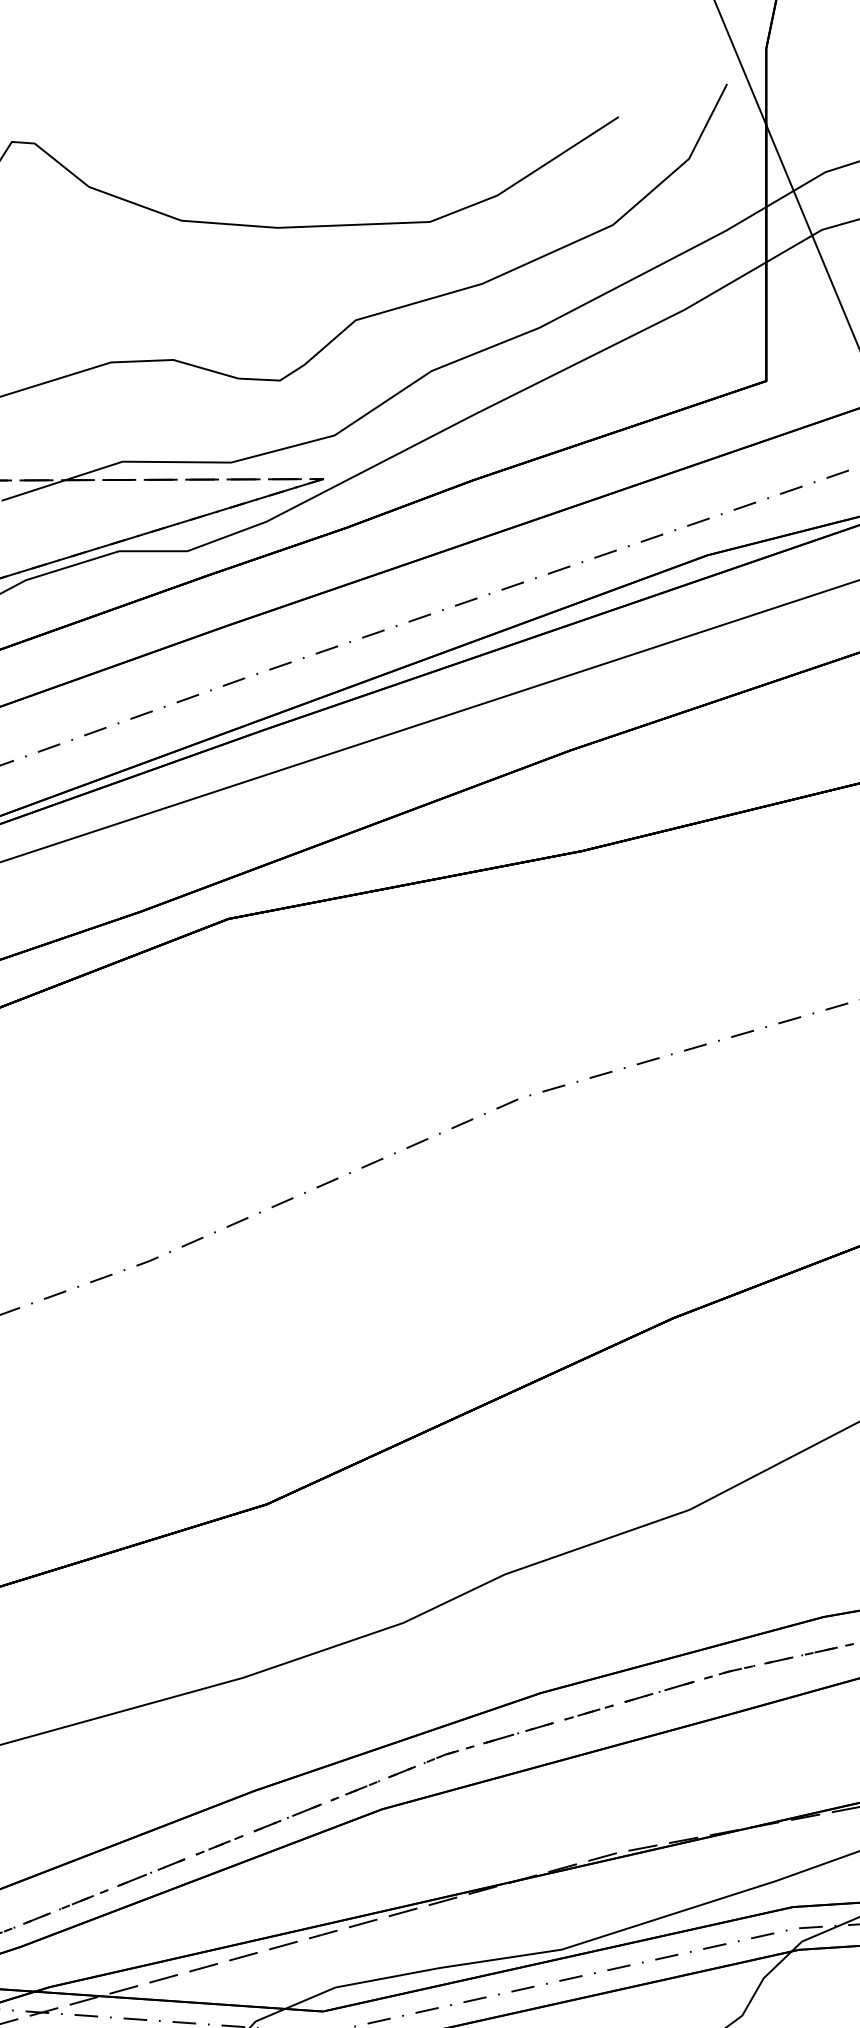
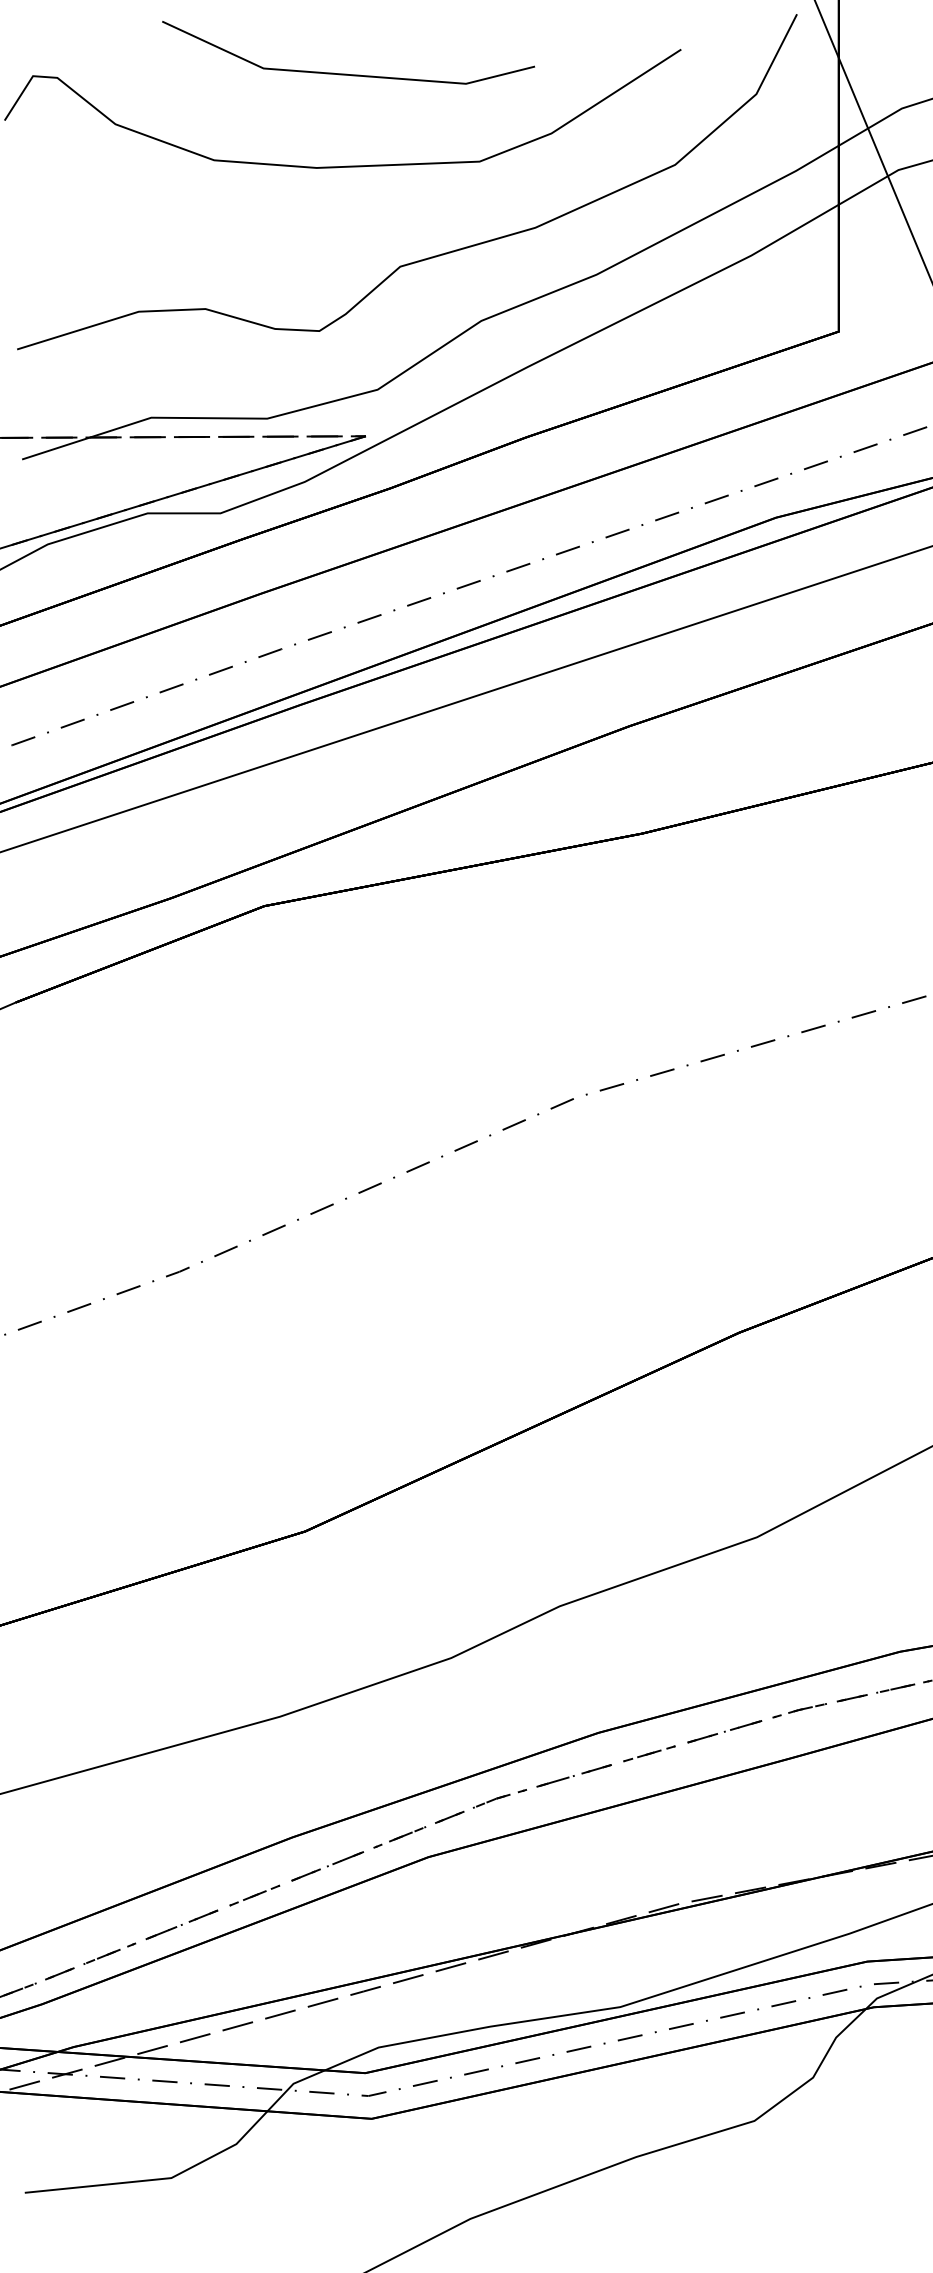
line: (306, 139) -> (347, 73), added

